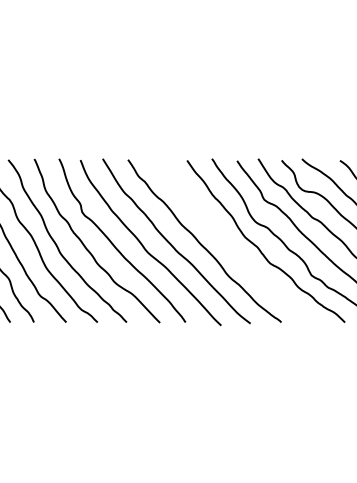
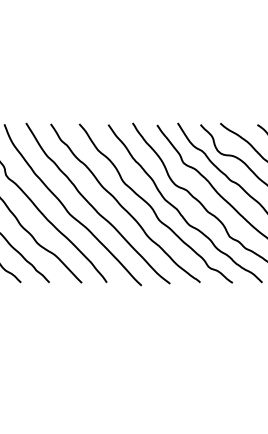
curve: (231, 244) -> (151, 206), added

